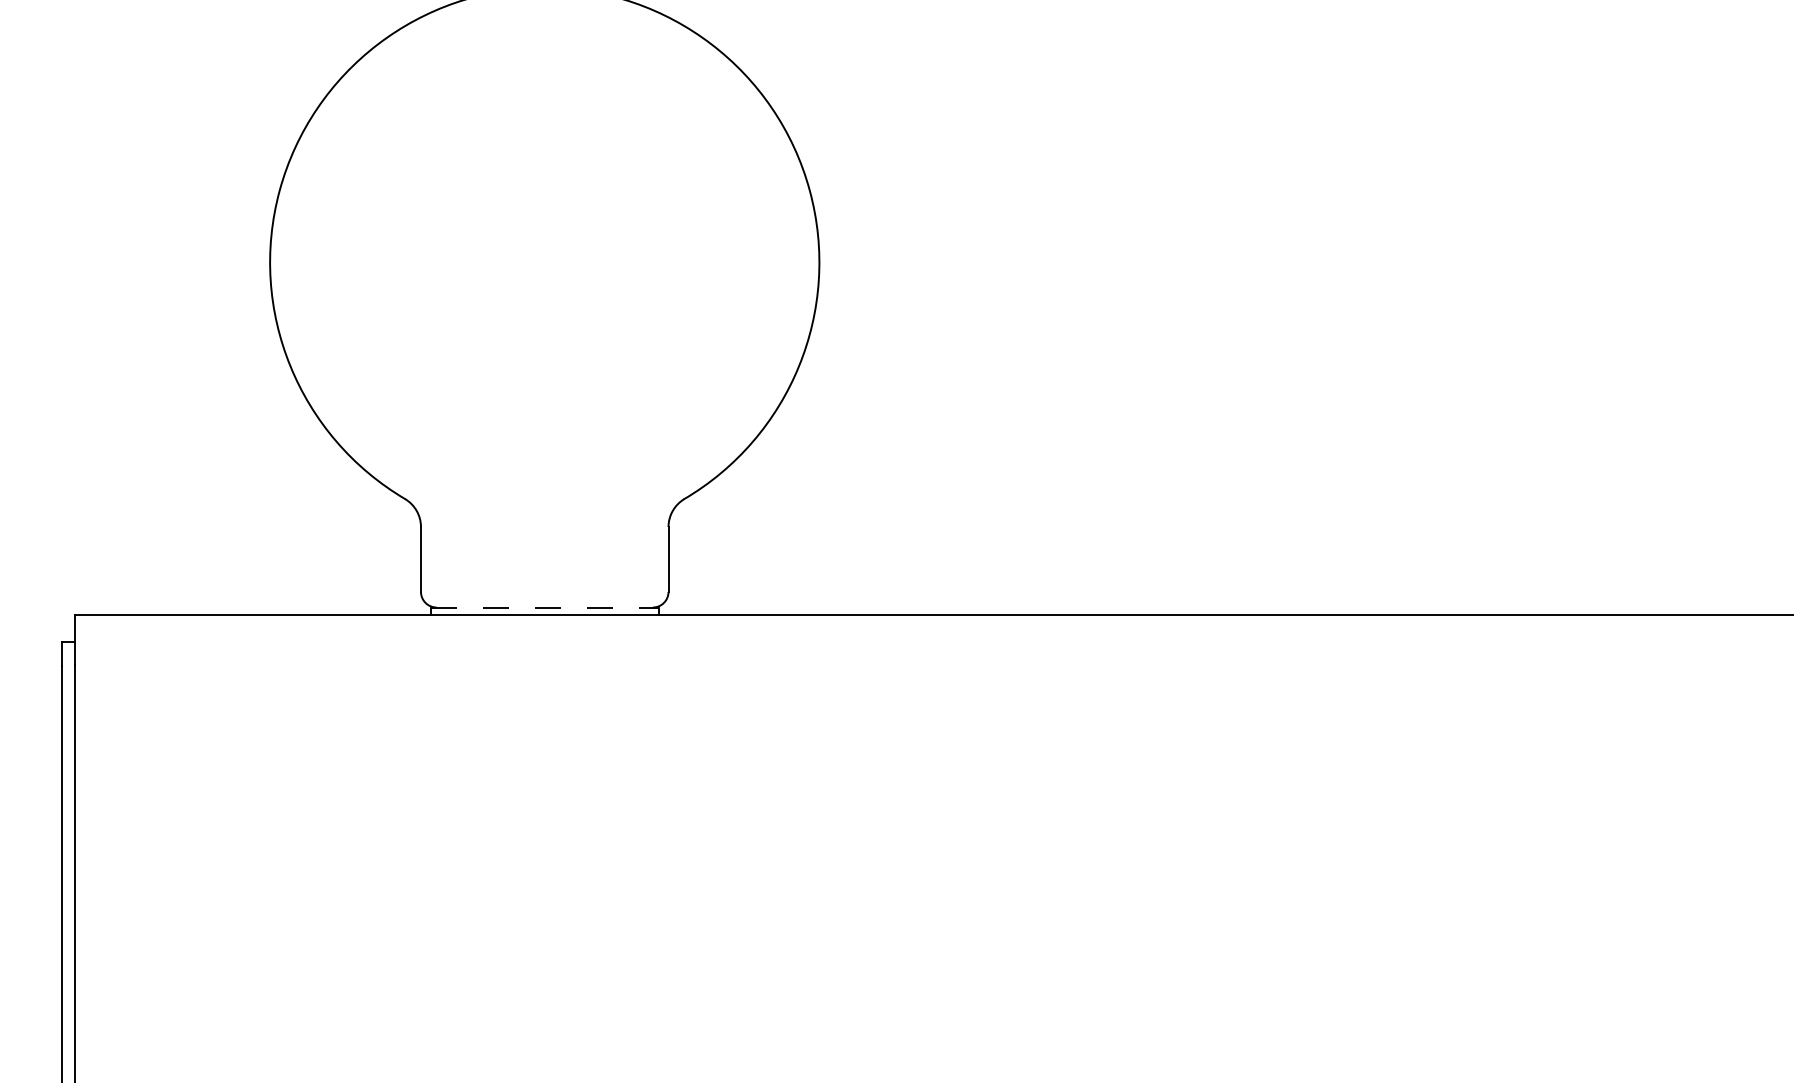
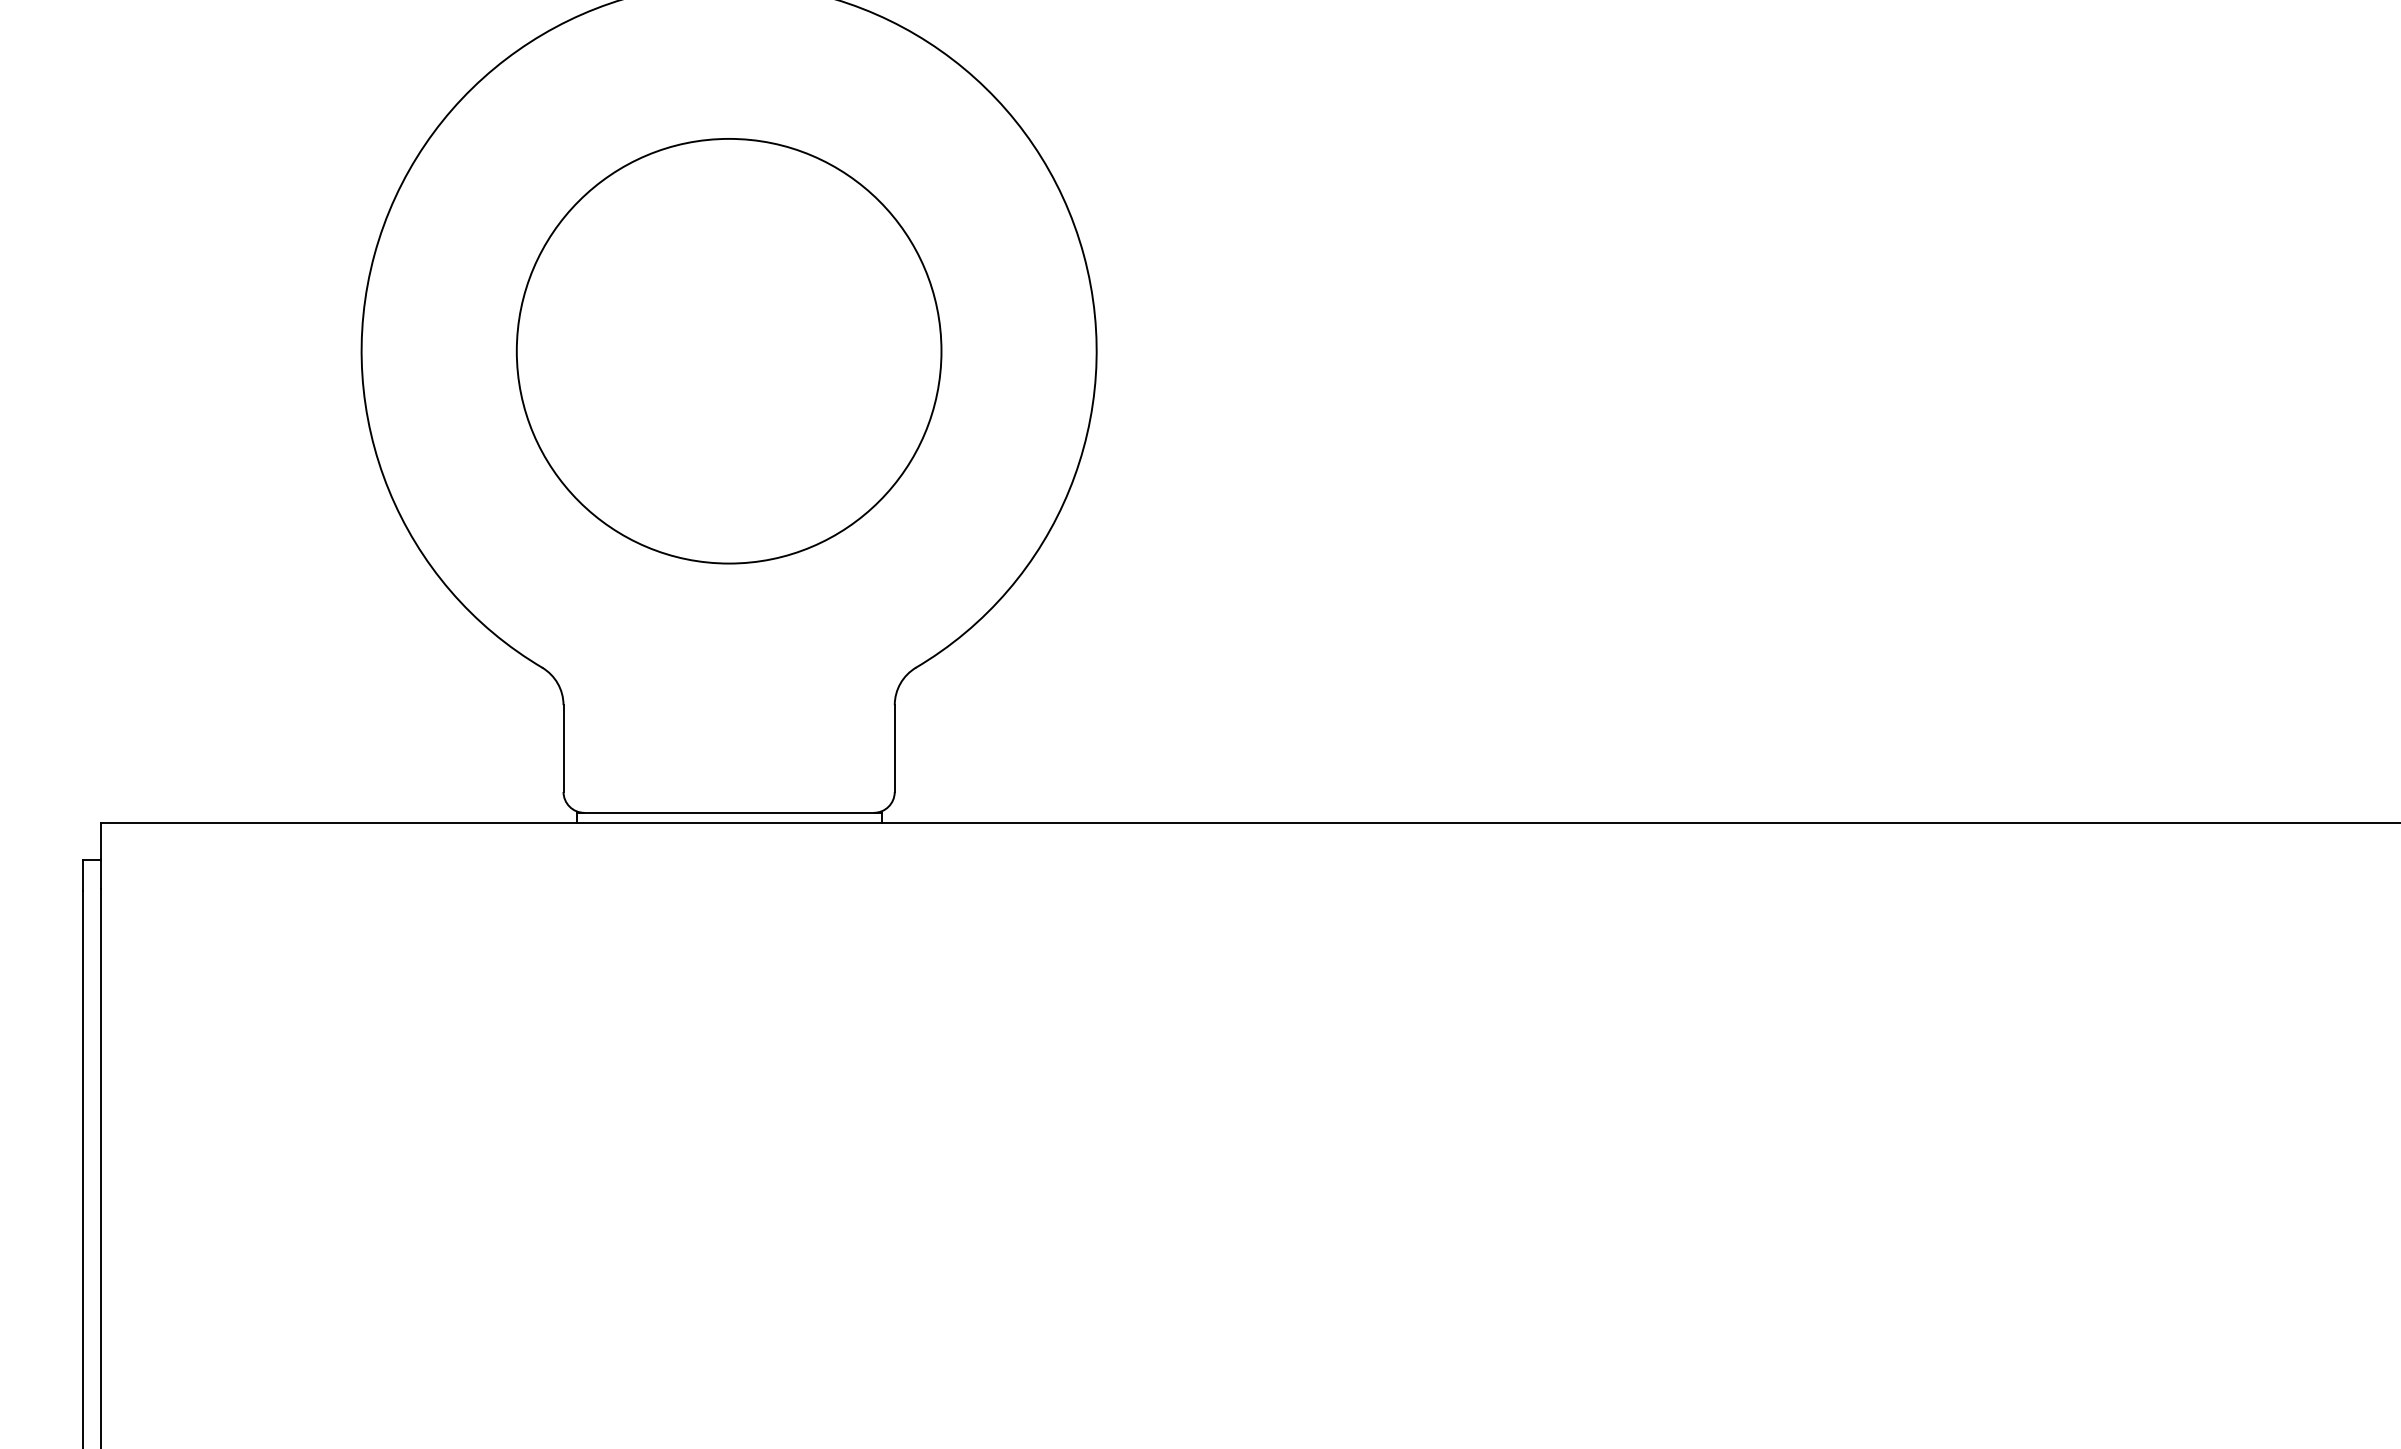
circle: (544, 262) -> (728, 351), added
line: (545, 607) -> (729, 812), dashed -> solid

